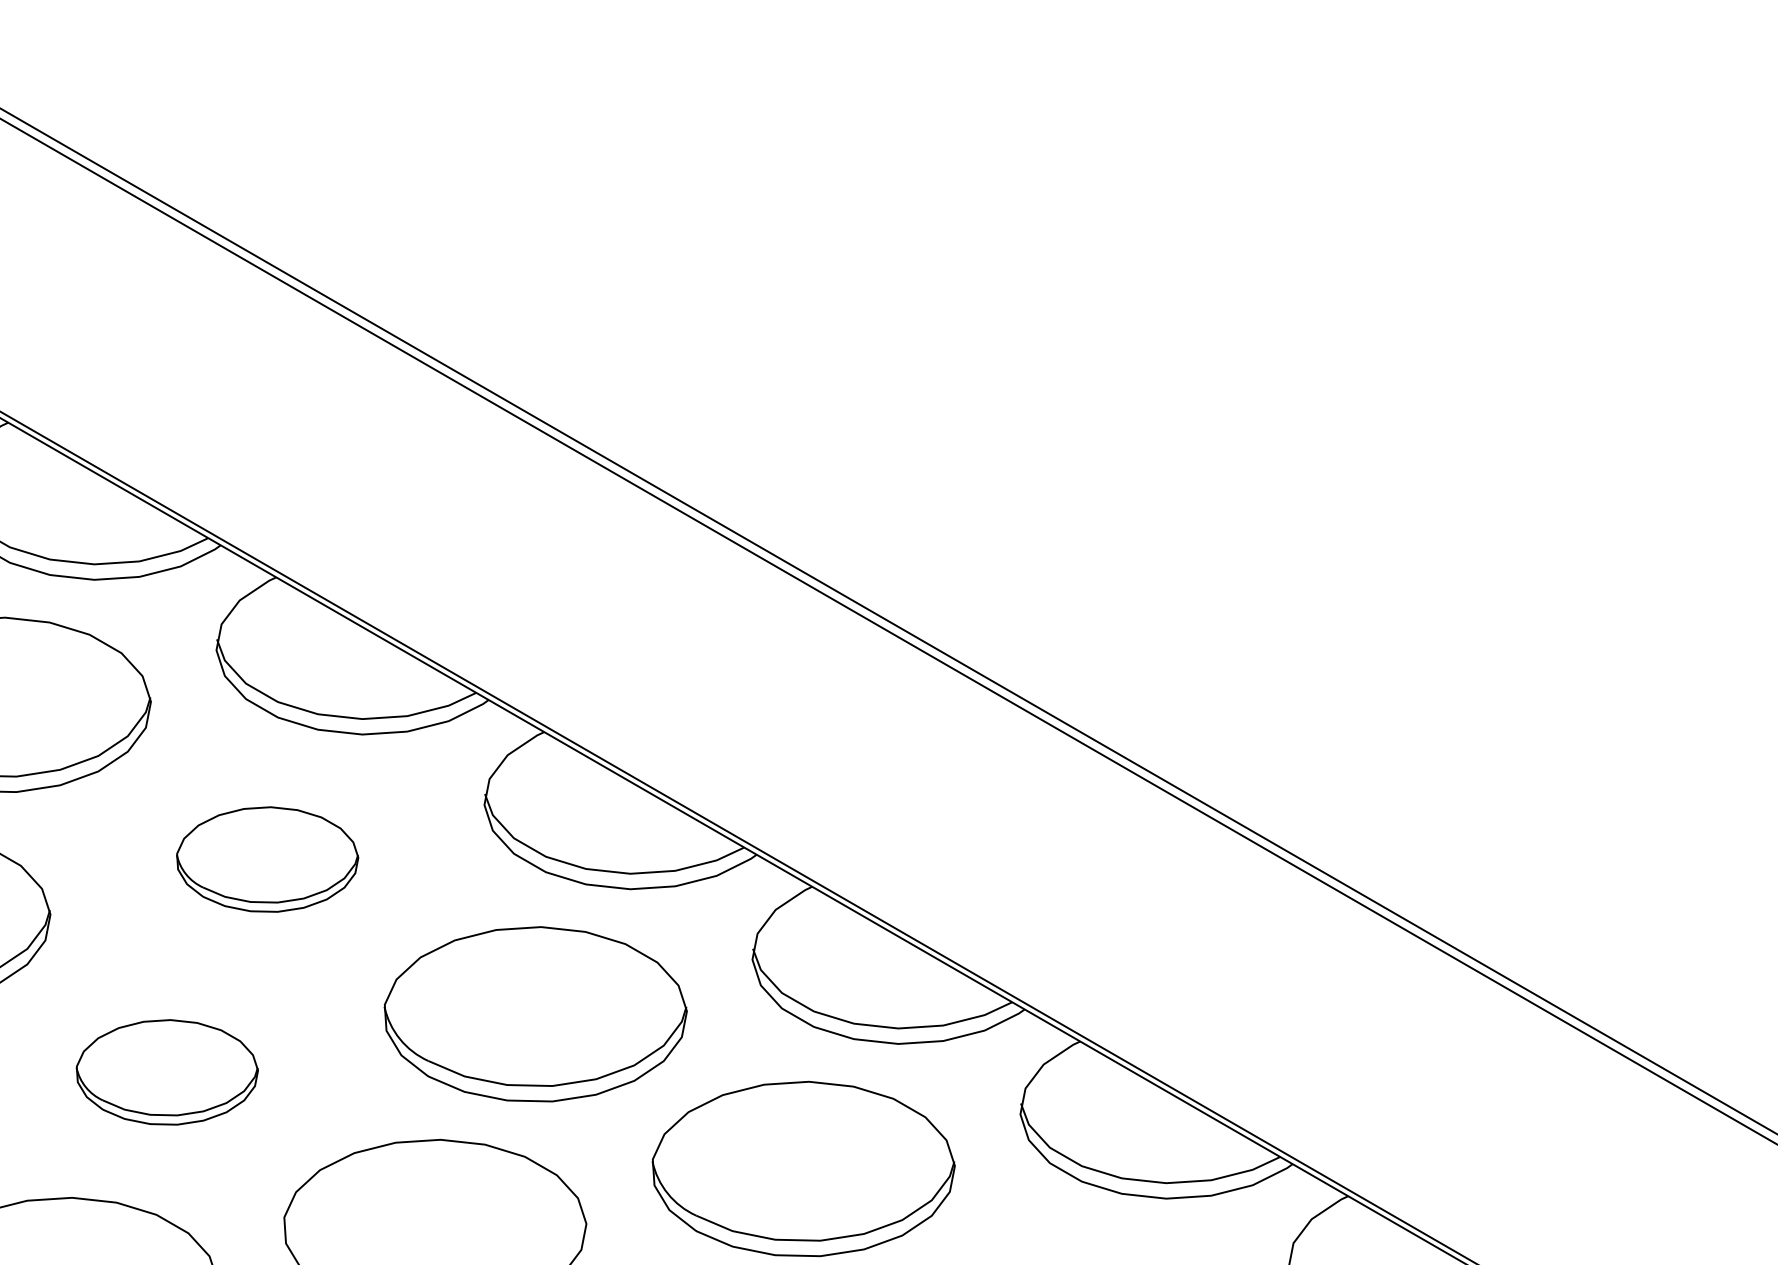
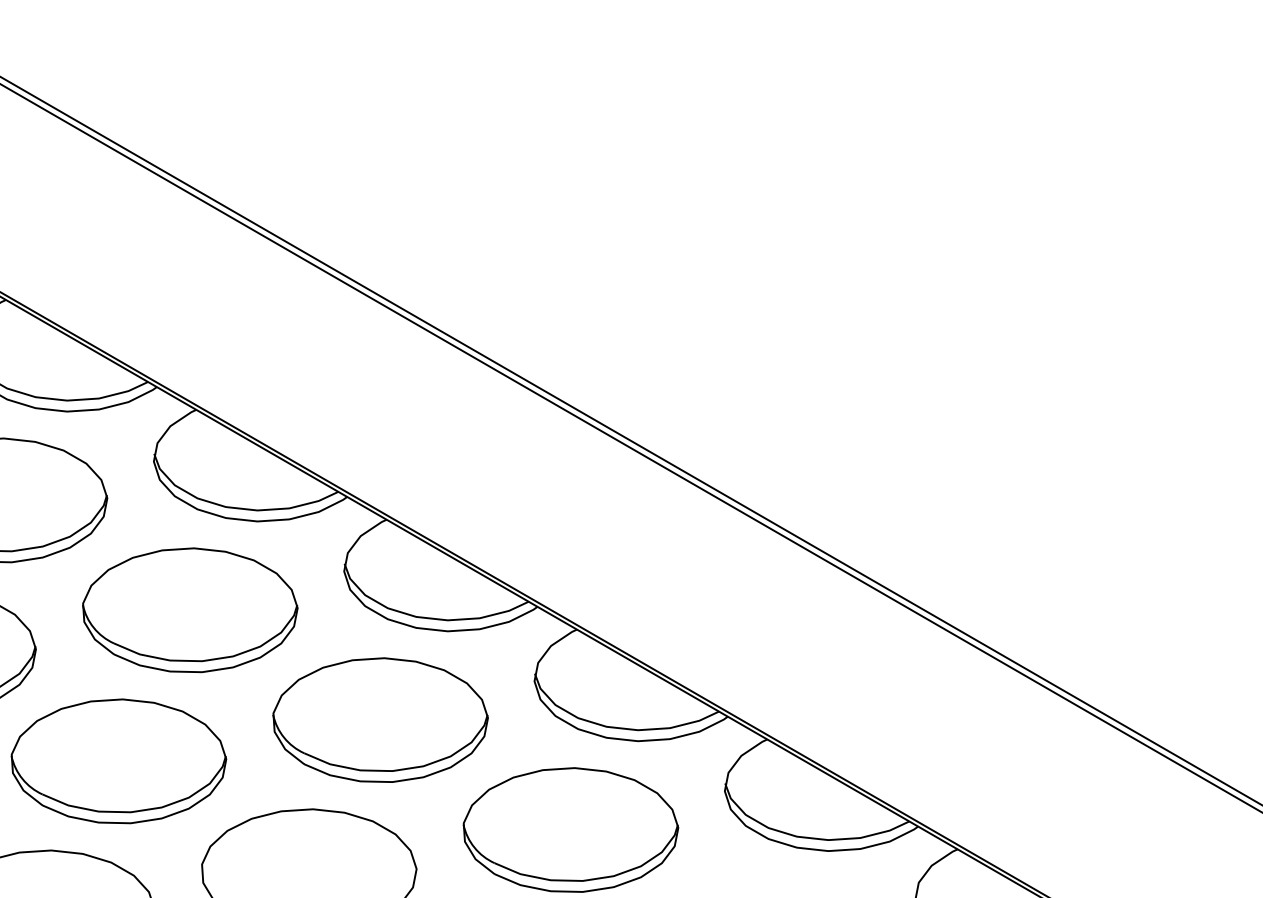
part: (267, 859) -> (190, 610), size x1.67
part: (167, 1072) -> (119, 761), size x1.67

